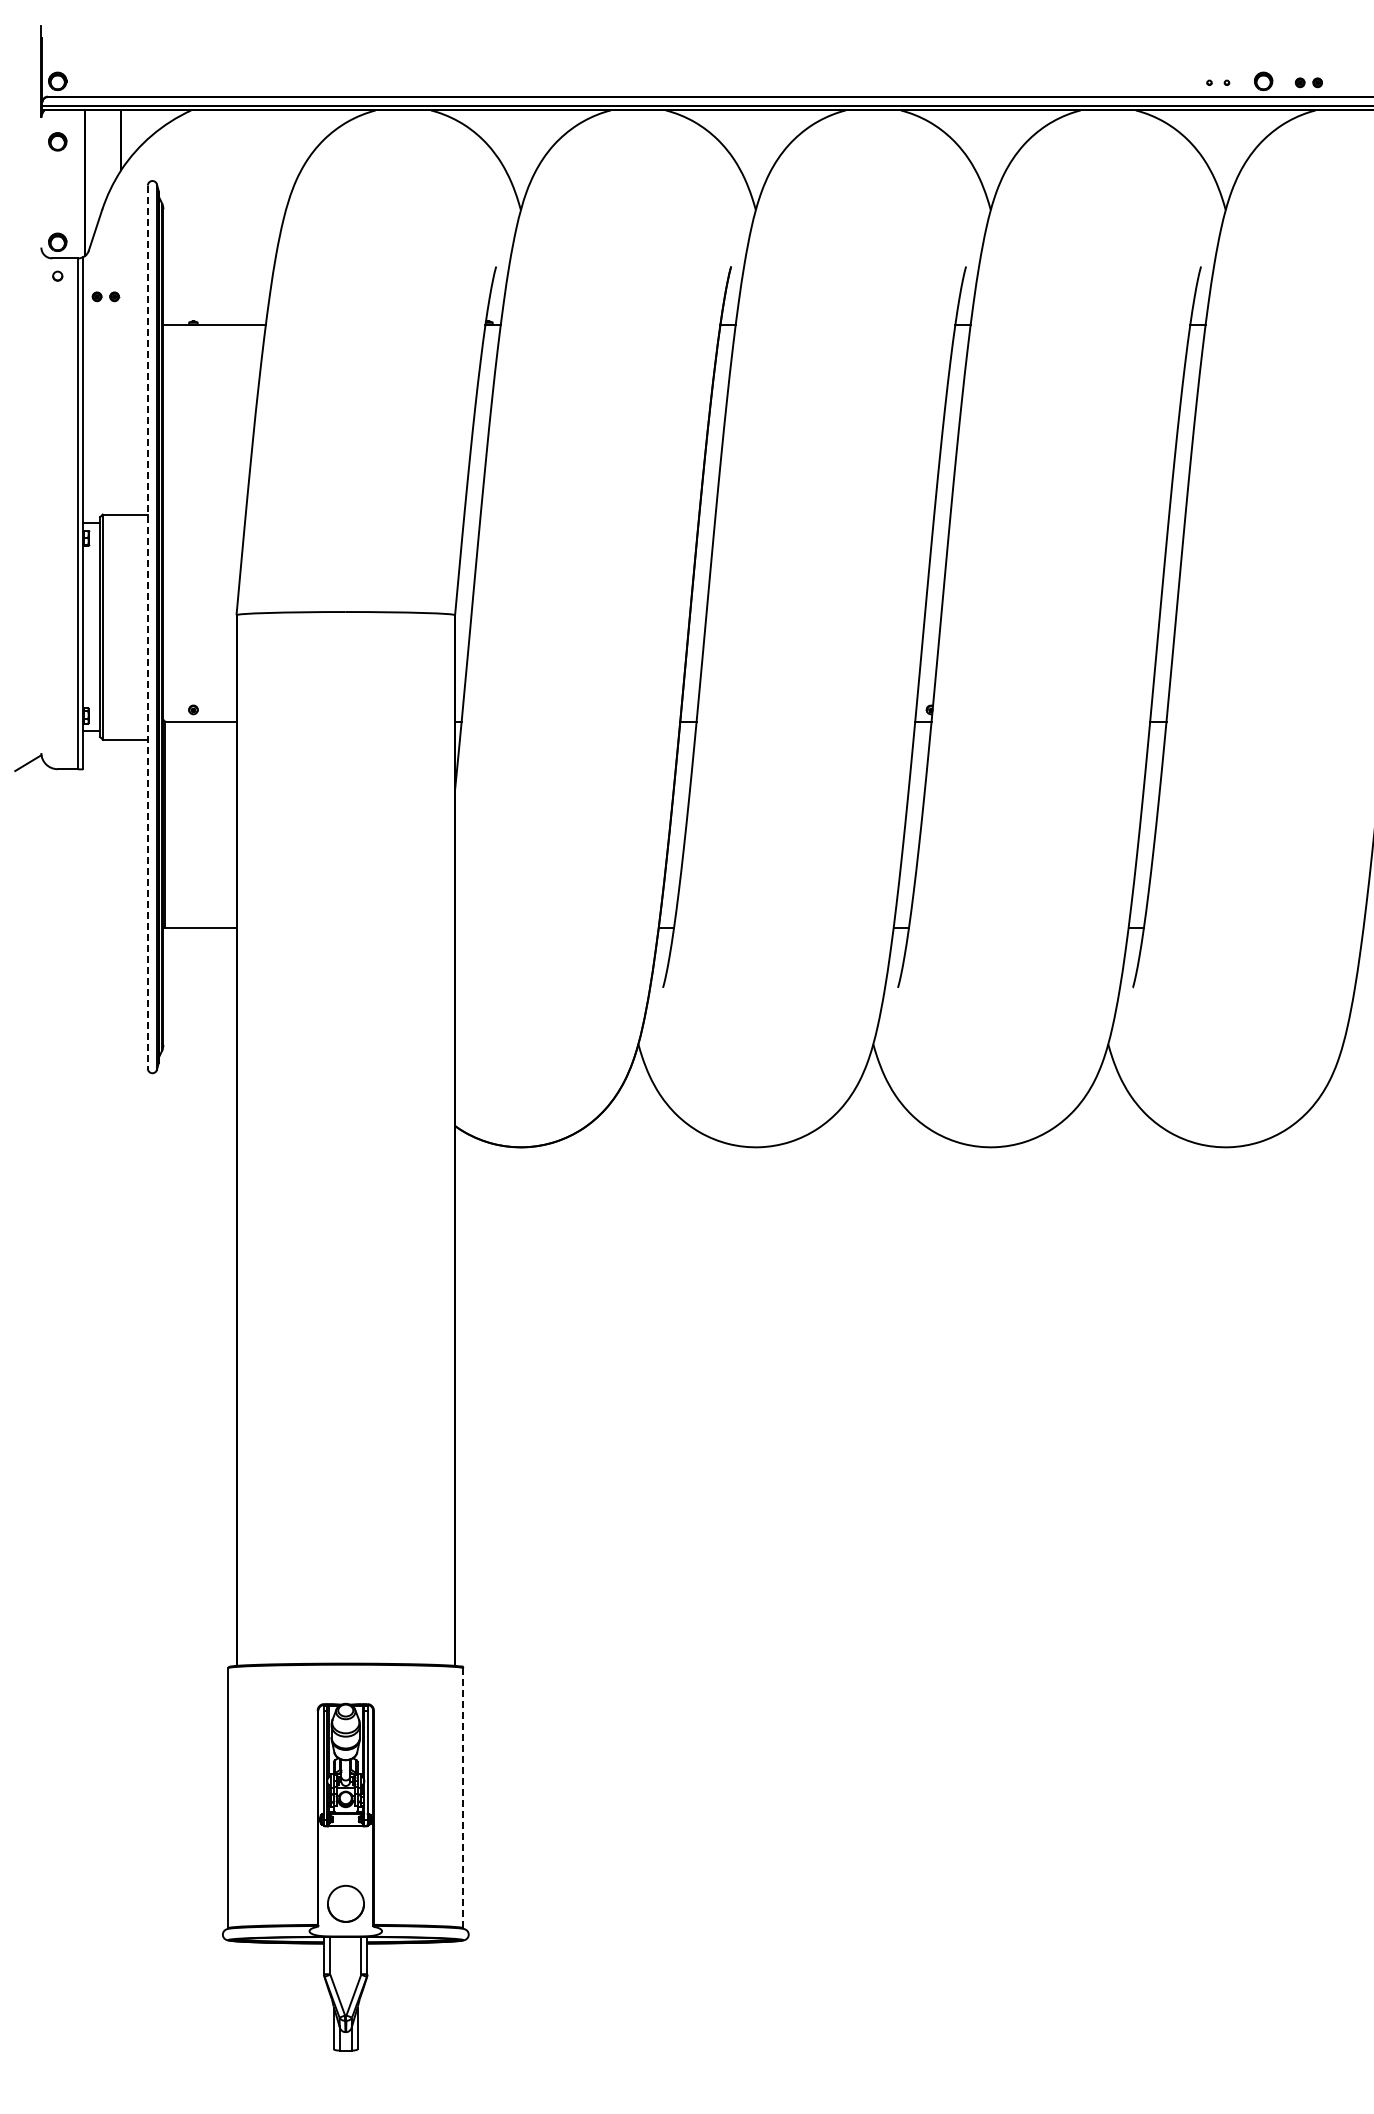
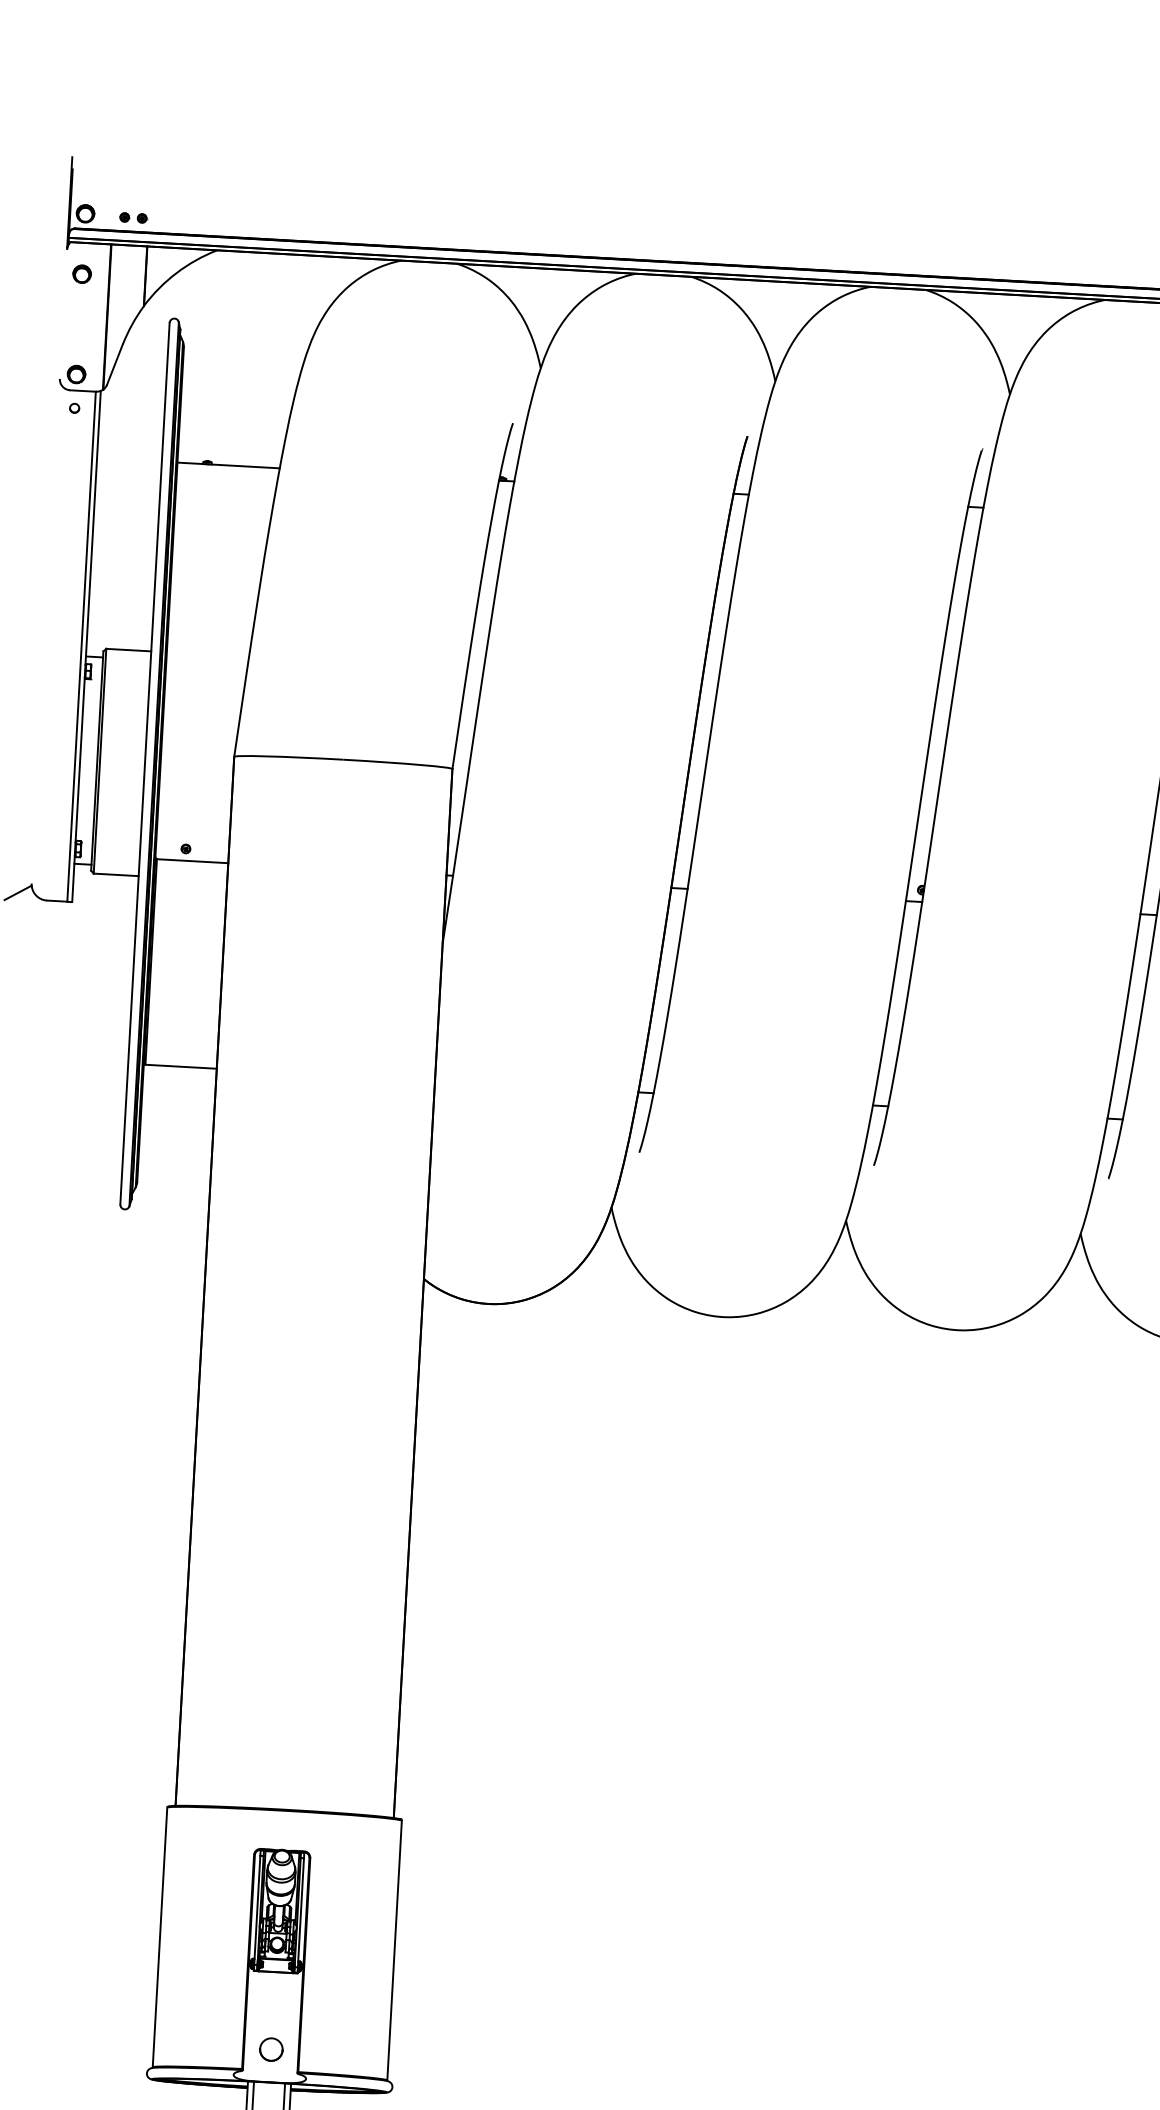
part: (105, 296) -> (133, 217), moved
line: (147, 627) -> (144, 764), dashed -> solid
line: (463, 1797) -> (394, 1949), dashed -> solid
part: (345, 1903) -> (271, 2049), size x0.62

